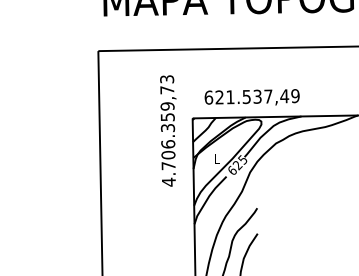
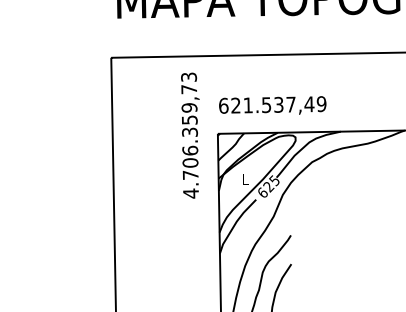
text: (251, 97) -> (271, 105), moved
text: (168, 130) -> (190, 135), moved

